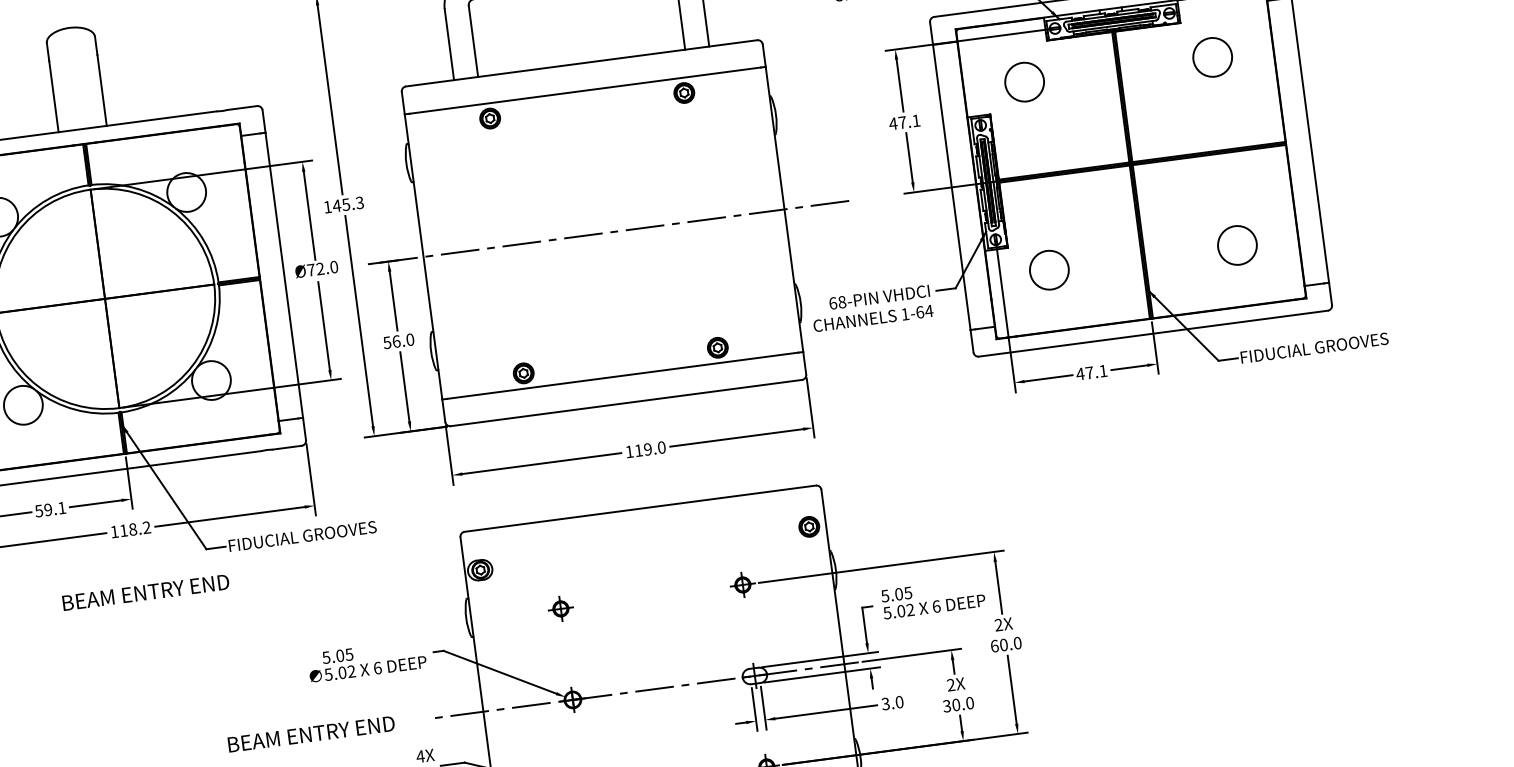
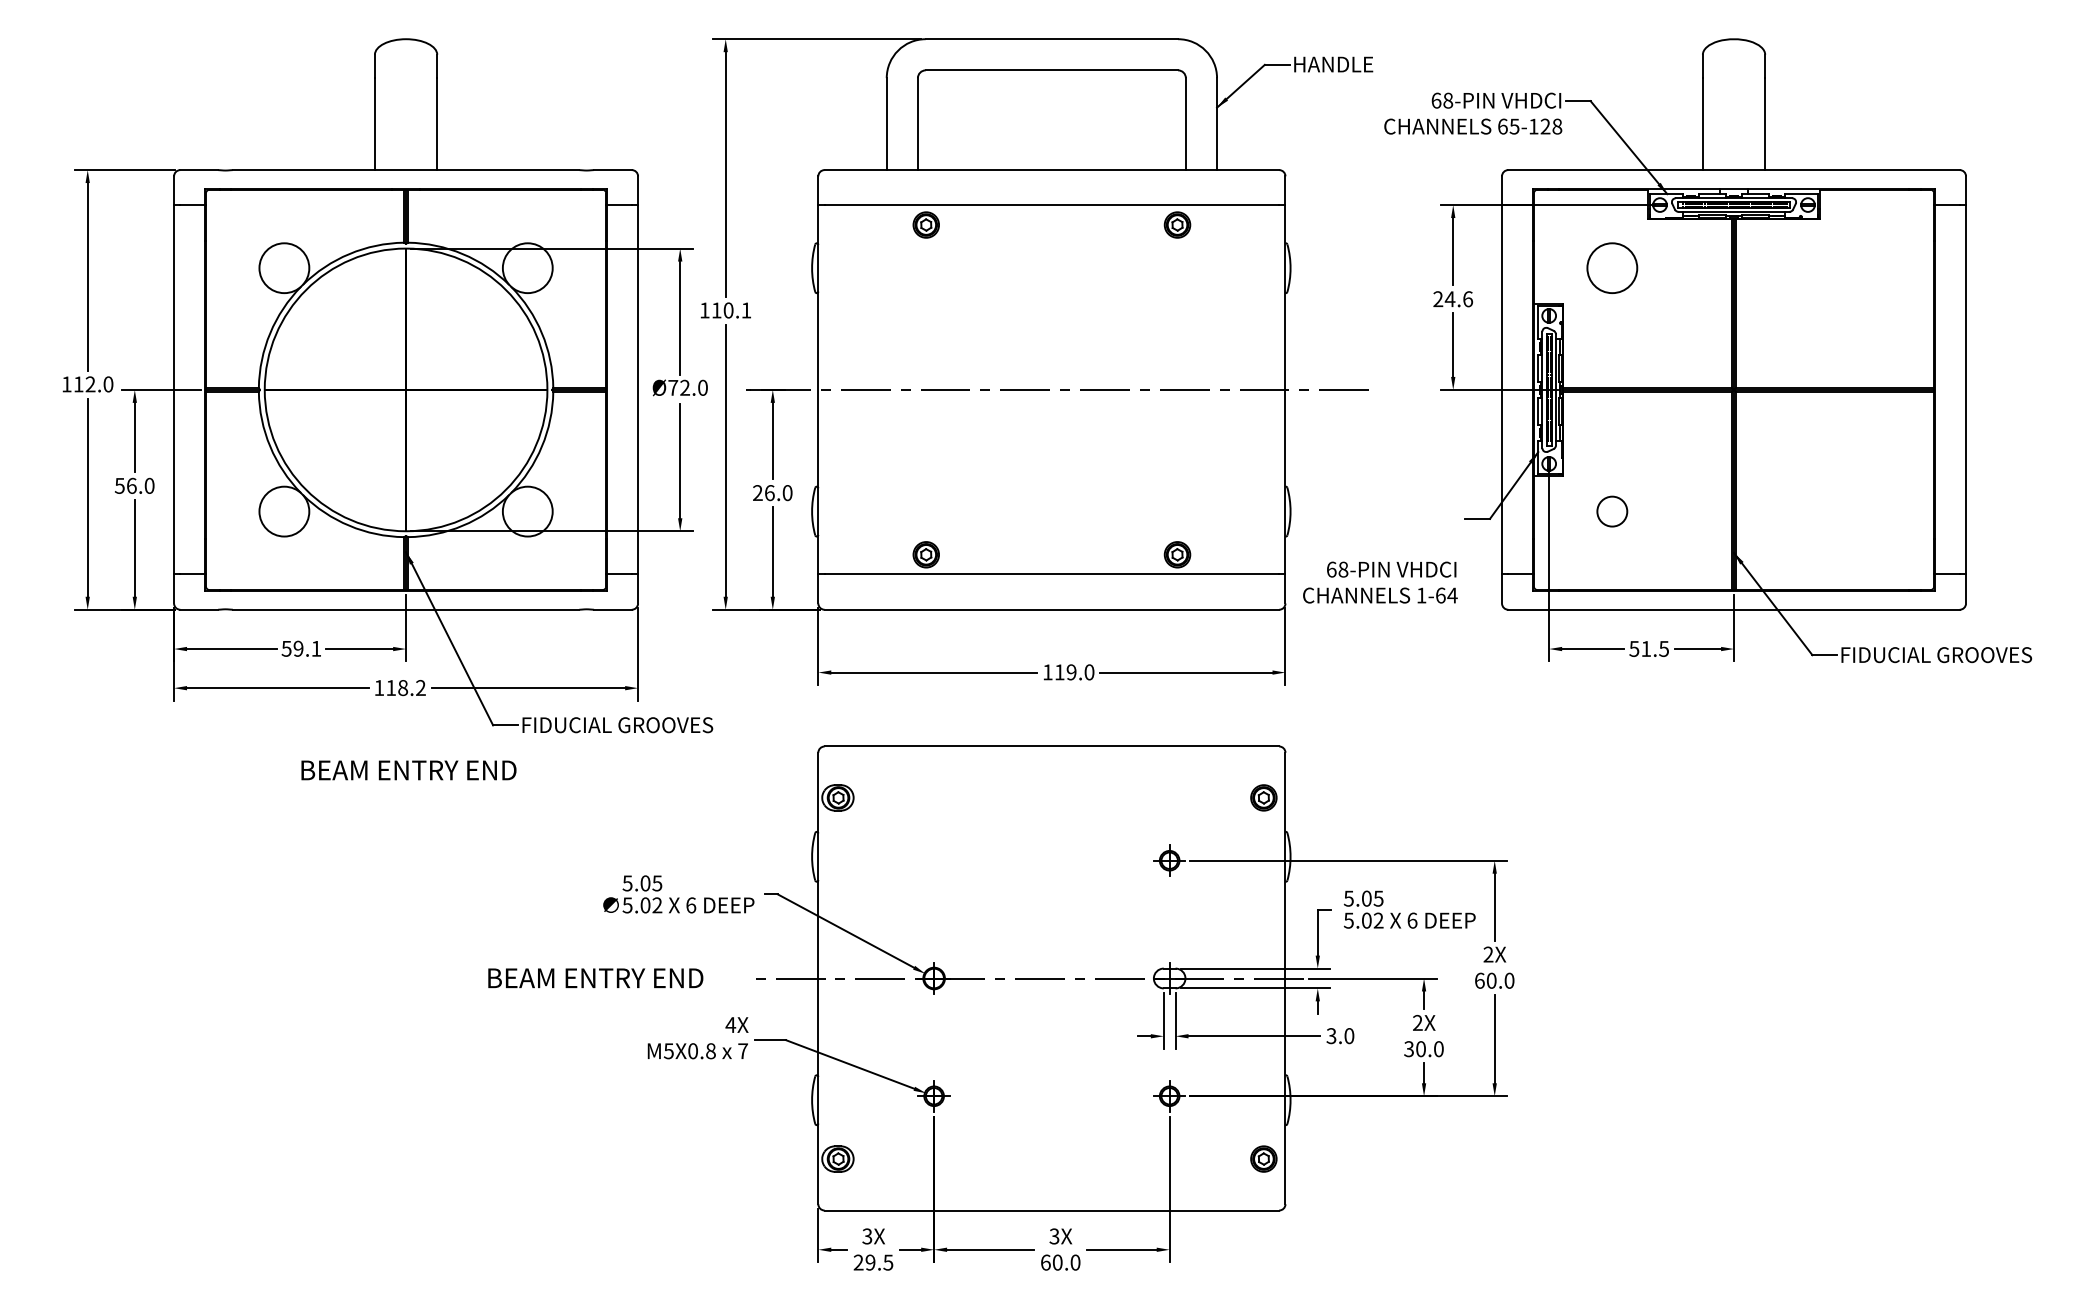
circle: (1212, 56) -> (1855, 267), removed
text: (904, 122) -> (1452, 299), 47.1 -> 24.6
text: (348, 204) -> (731, 310), 145.3 -> 110.1
circle: (1237, 245) -> (1855, 511), removed
circle: (1049, 270) -> (1612, 511), size x0.6
text: (872, 308) -> (1380, 582), moved
text: (387, 343) -> (757, 493), 56.0 -> 26.0
text: (1091, 373) -> (1648, 649), 47.1 -> 51.5
part: (560, 608) -> (933, 860), removed

